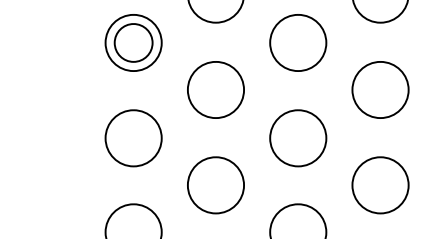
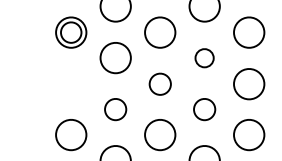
part: (380, 90) -> (204, 58), size x0.6
part: (134, 138) -> (71, 84), removed
part: (298, 138) -> (160, 84), size x0.7
part: (215, 185) -> (115, 109), size x0.7
part: (380, 185) -> (204, 109), size x0.7

